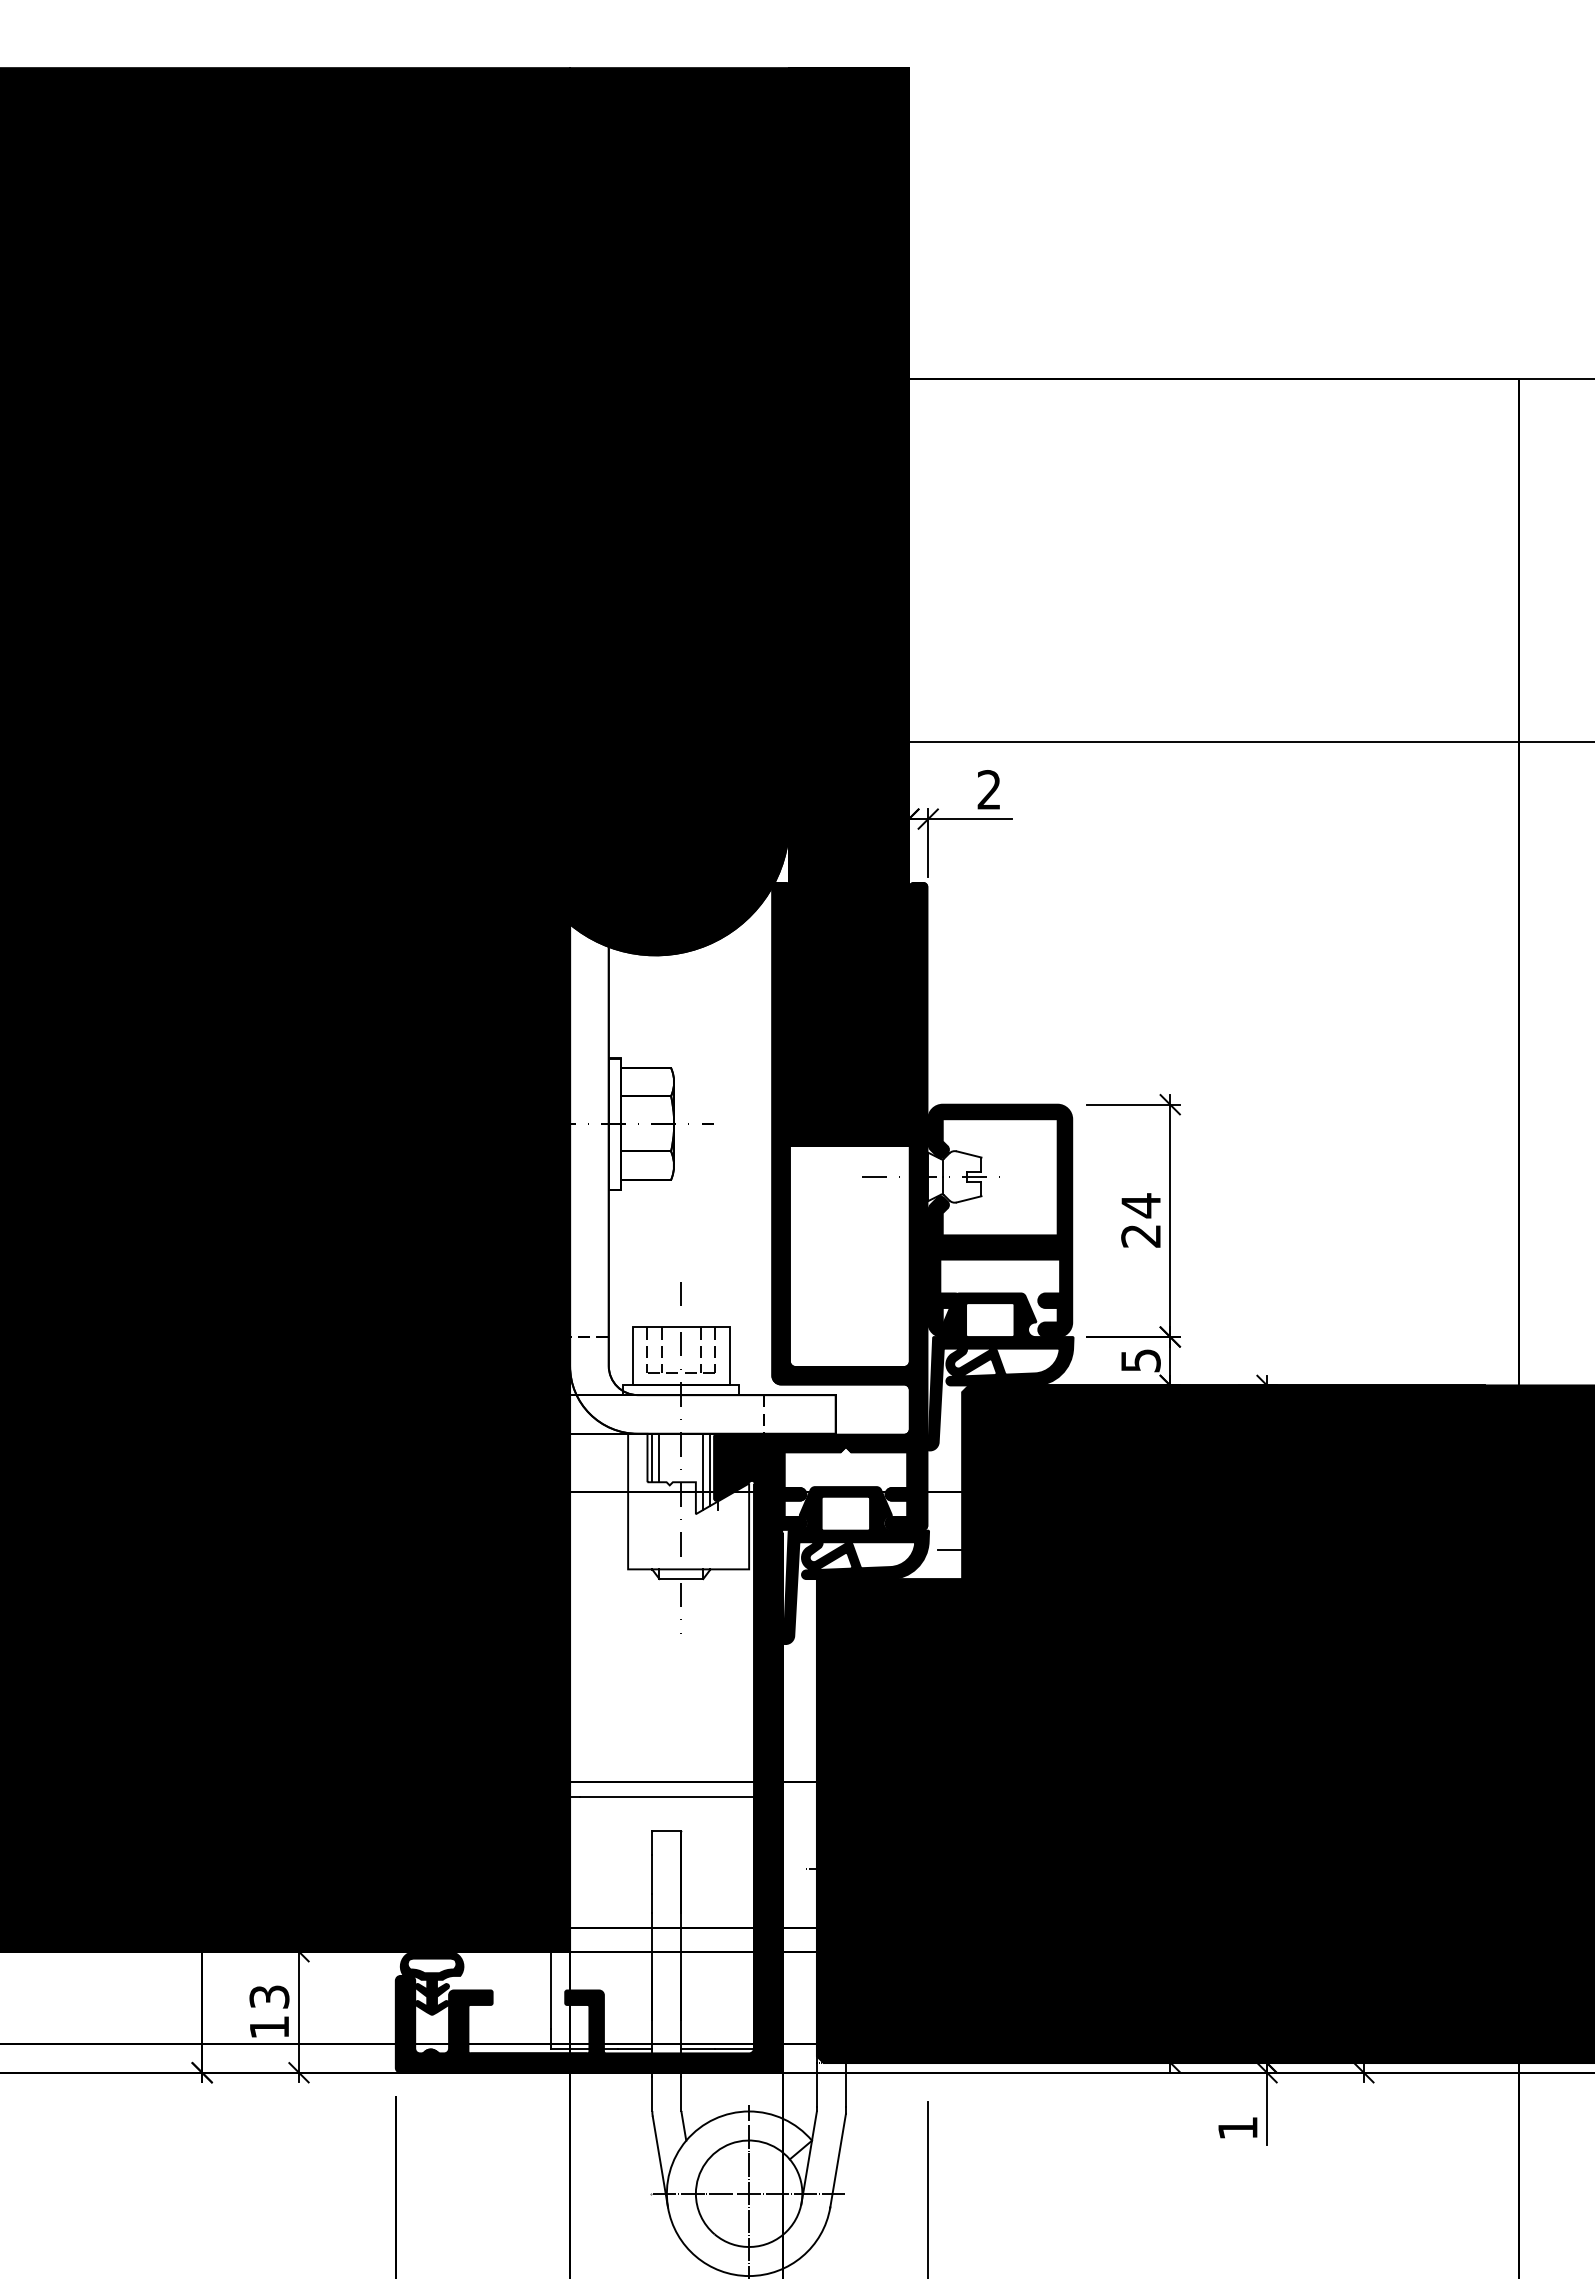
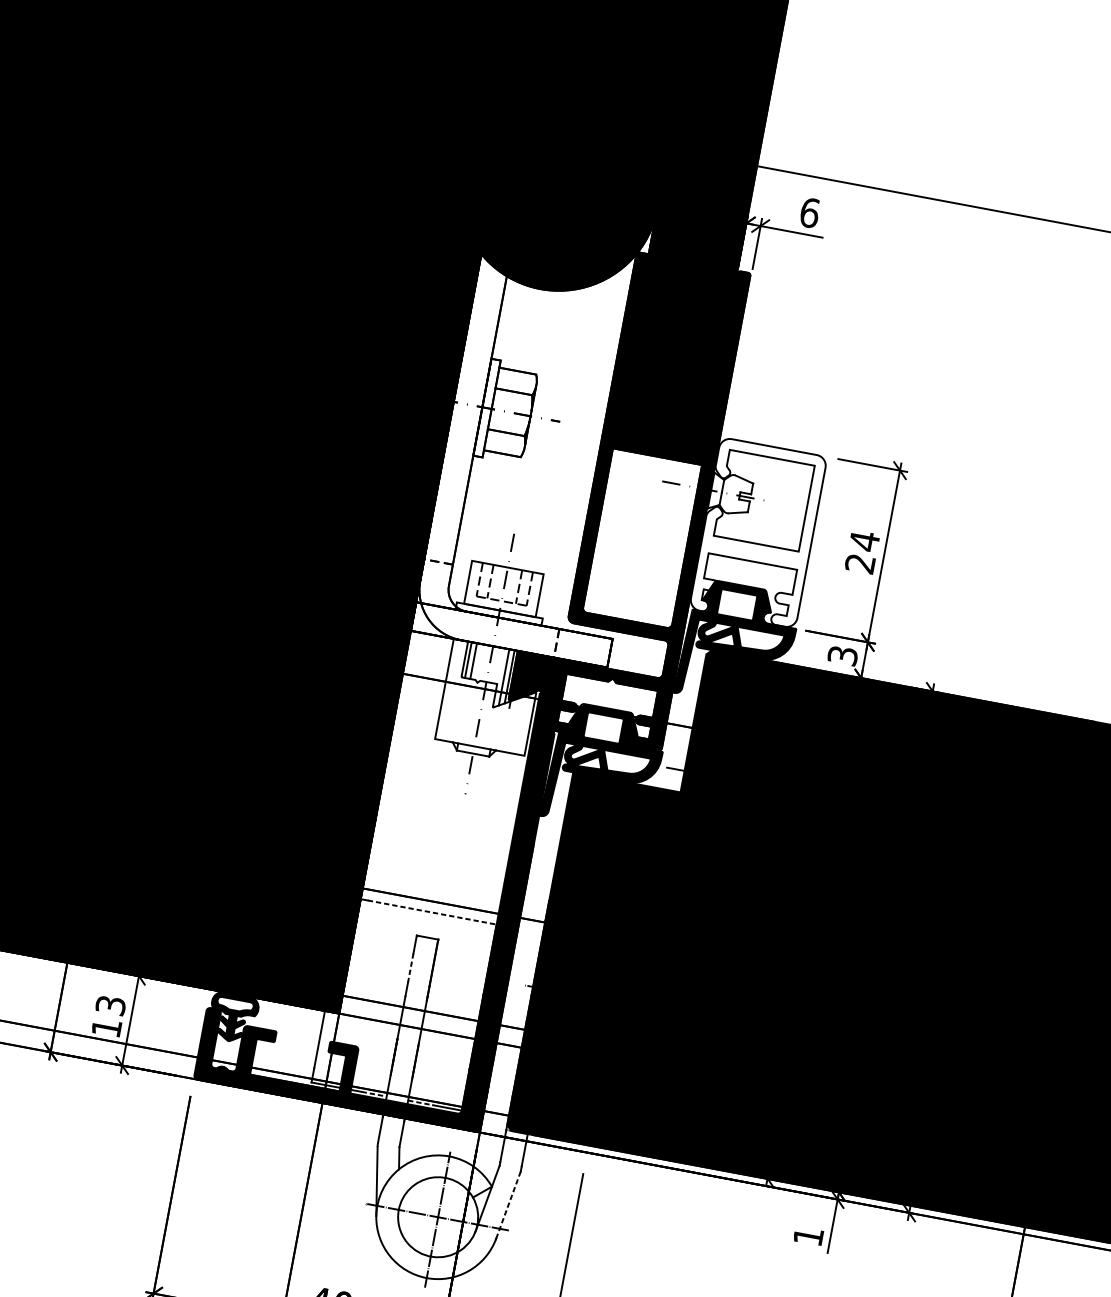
text: (989, 789) -> (810, 212), 2 -> 6
fill: (1000, 1220) -> (758, 532), removed
text: (1140, 1360) -> (842, 655), 5 -> 3
line: (667, 1796) -> (432, 912), solid -> dashed
line: (652, 1874) -> (410, 967), solid -> dashed
line: (635, 2048) -> (374, 1094), solid -> dashed
line: (698, 2048) -> (420, 1102), solid -> dashed
line: (838, 2161) -> (508, 1205), solid -> dashed

